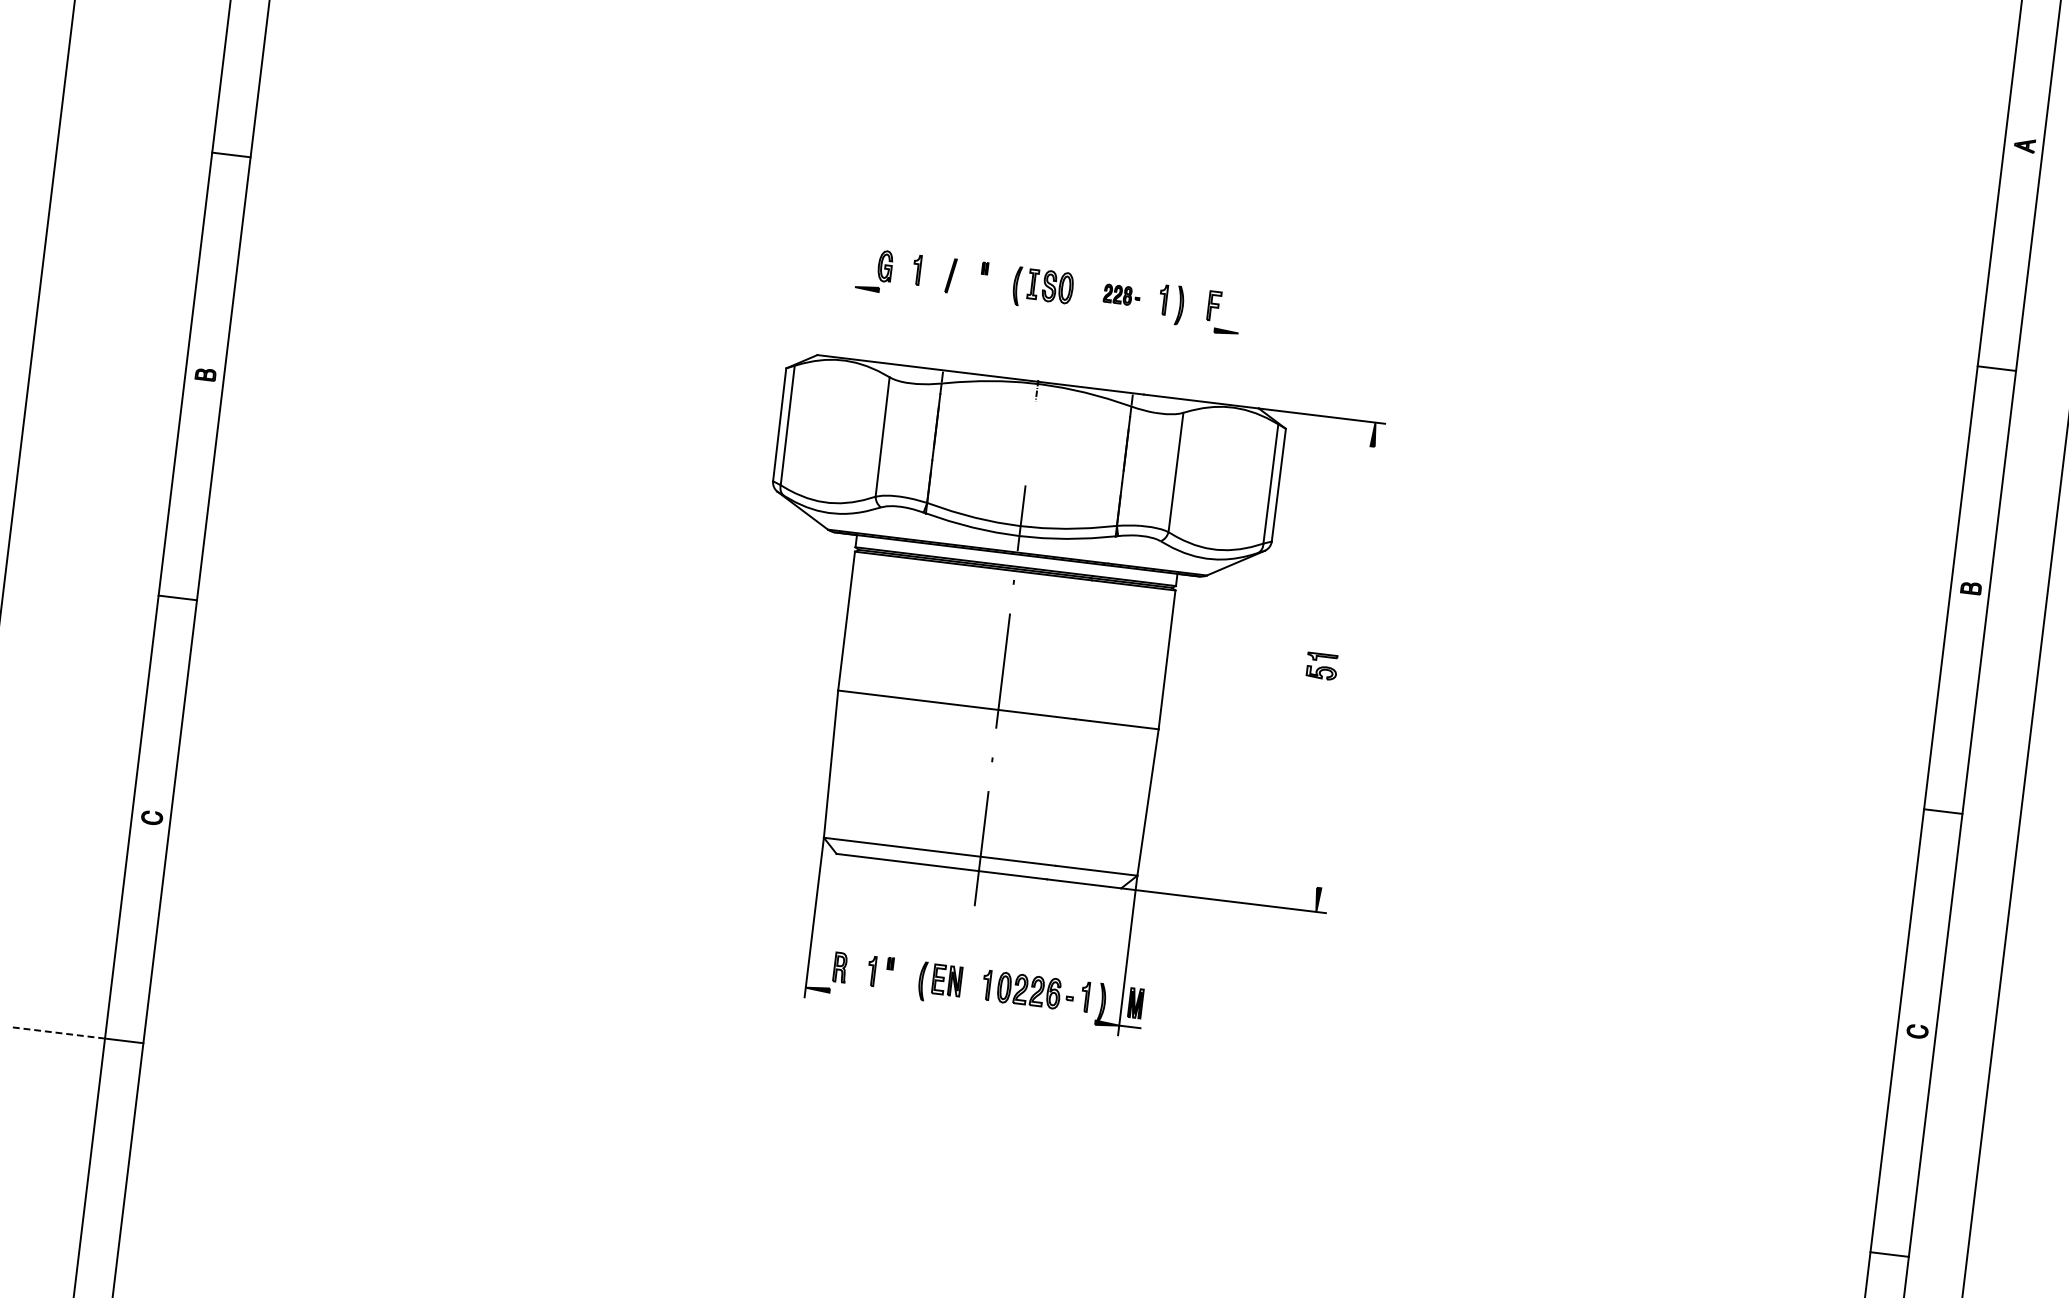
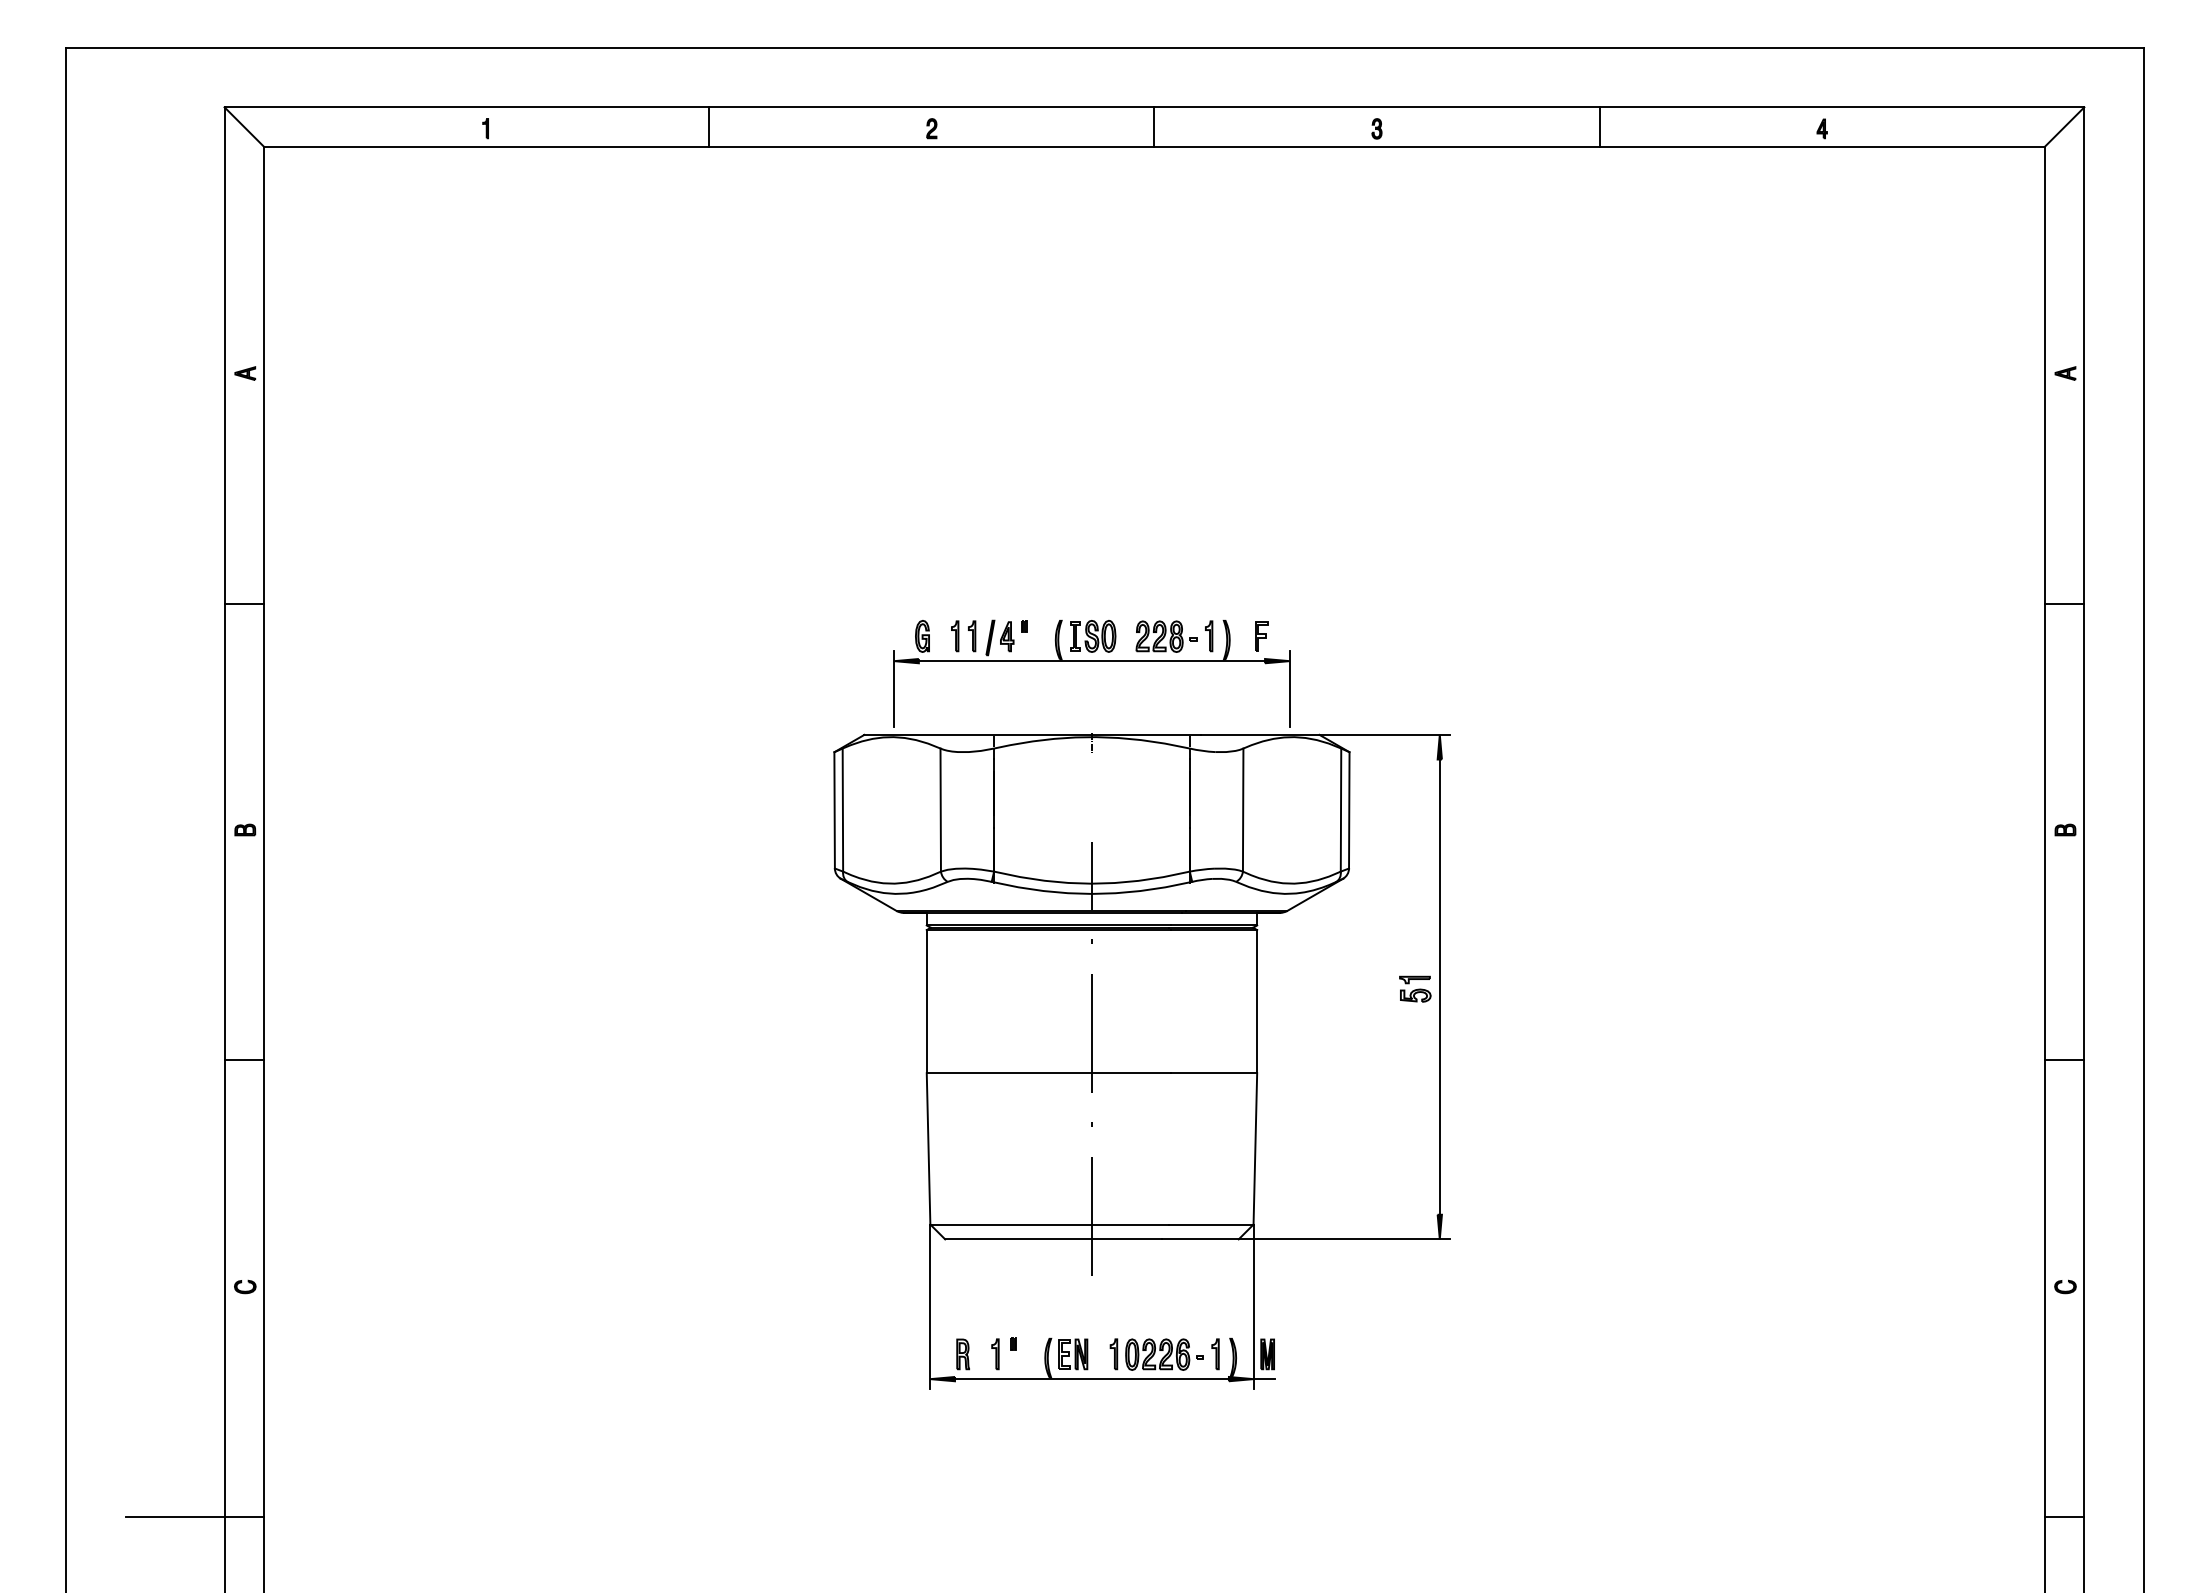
part: (933, 272) -> (972, 636), added
part: (967, 276) -> (1007, 636), added
part: (1121, 295) -> (1166, 636), size x1.67
line: (1046, 310) -> (1091, 661), added
line: (851, 314) -> (894, 689), added
line: (1235, 360) -> (1289, 689), added
line: (1345, 666) -> (1439, 986), added
line: (962, 1006) -> (1091, 1379), added
line: (56, 1033) -> (174, 1517), dashed -> solid

